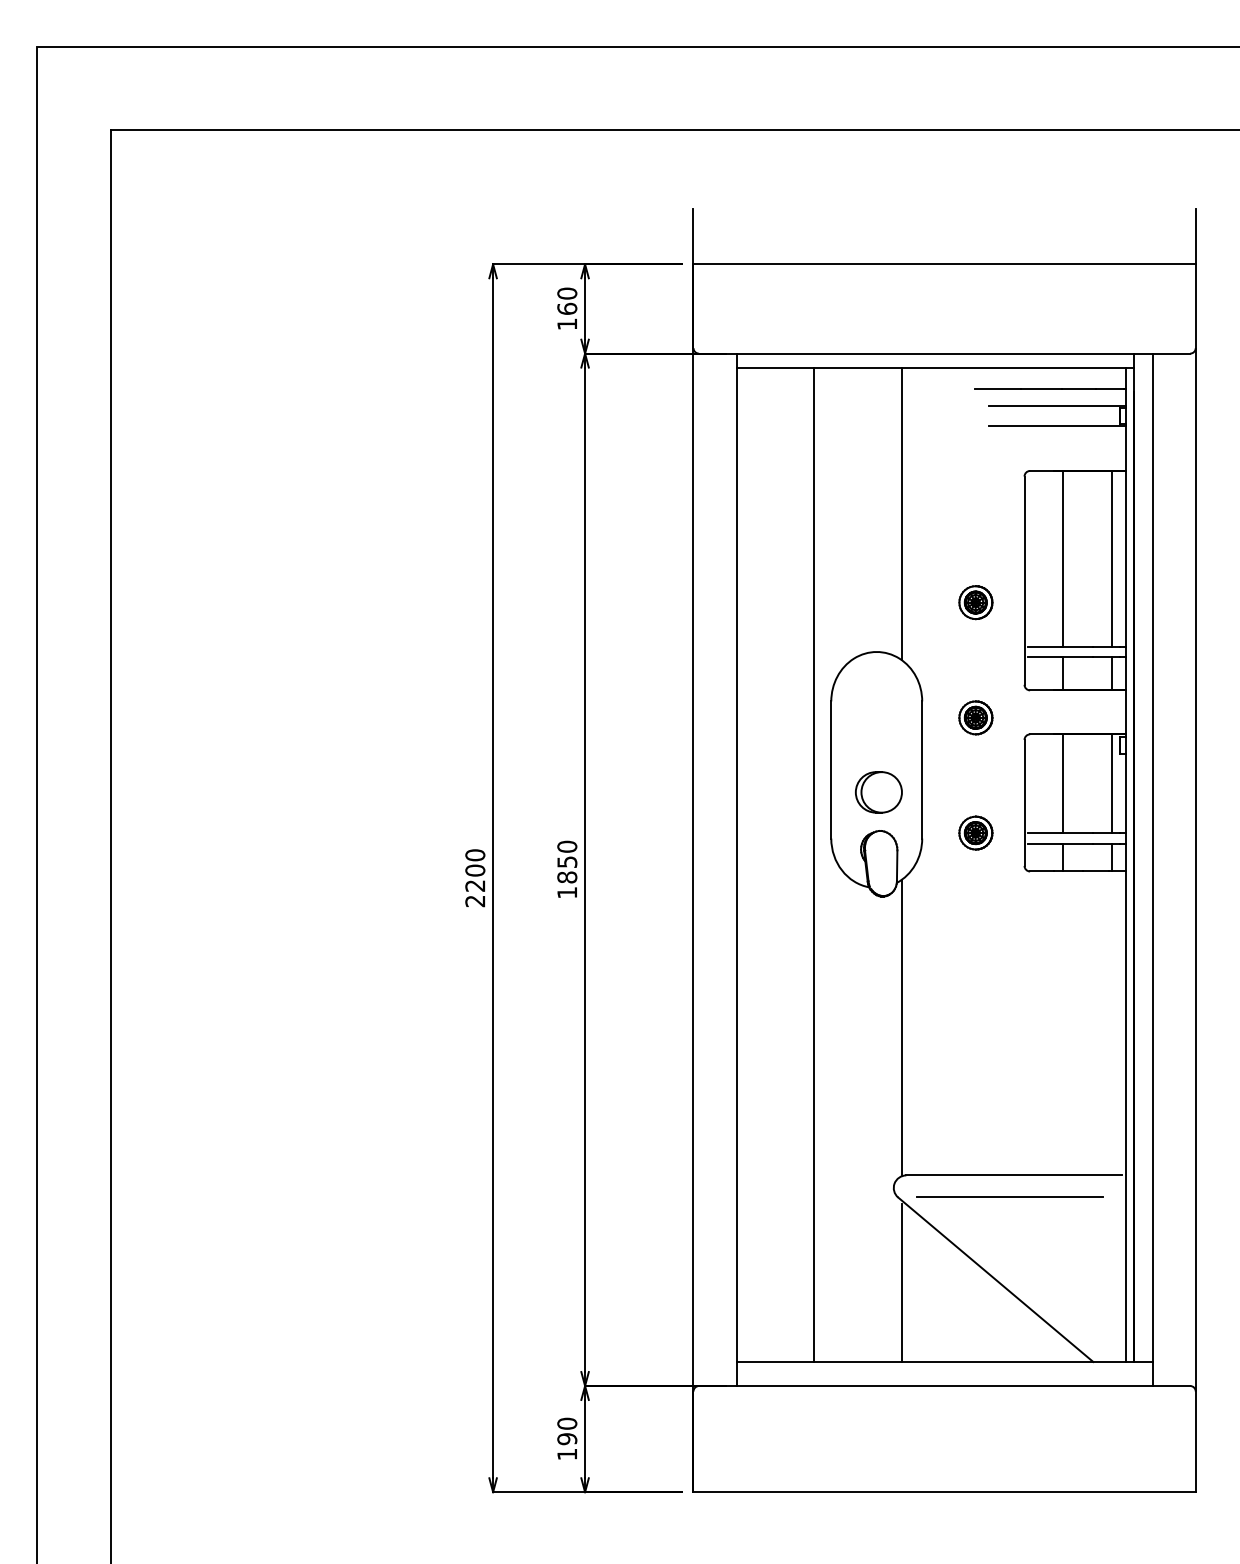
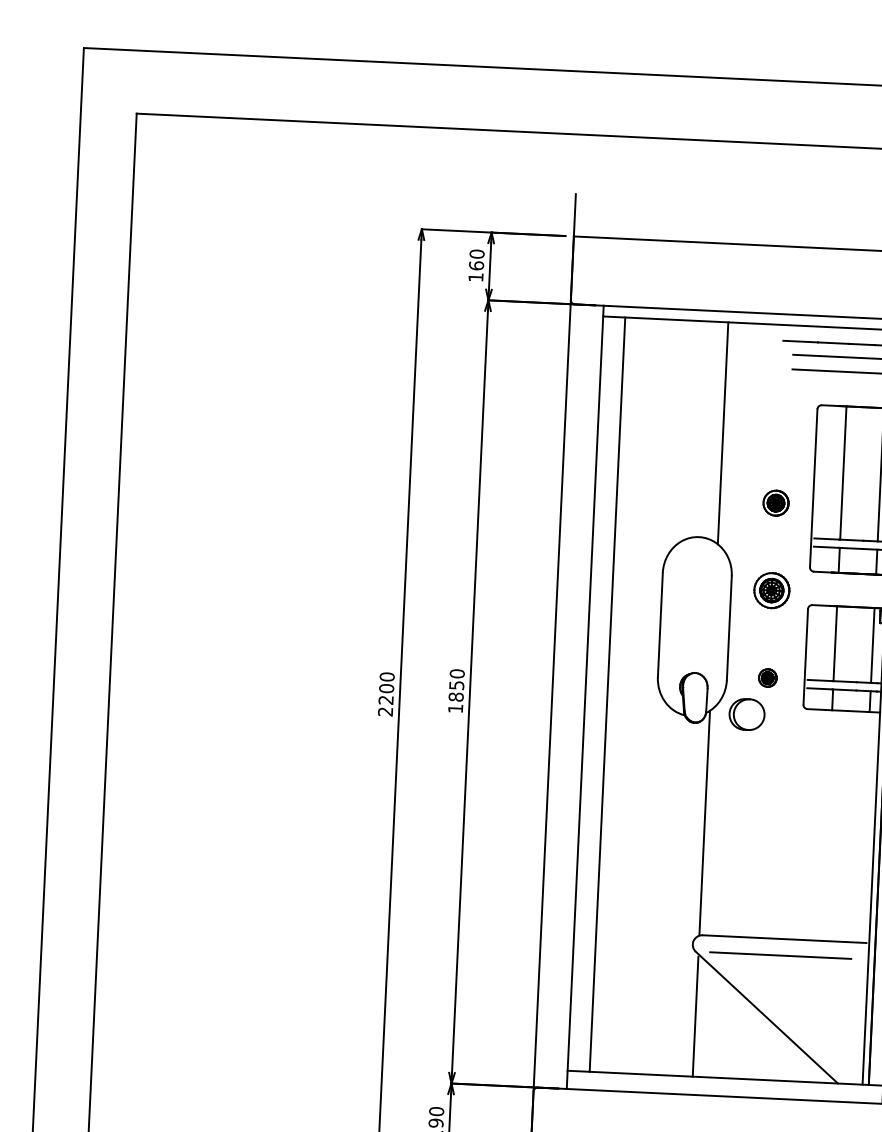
part: (975, 717) -> (771, 590), size x1.4
part: (878, 792) -> (746, 714), moved
part: (975, 832) -> (767, 677), size x0.7
line: (814, 864) -> (607, 694), moved

